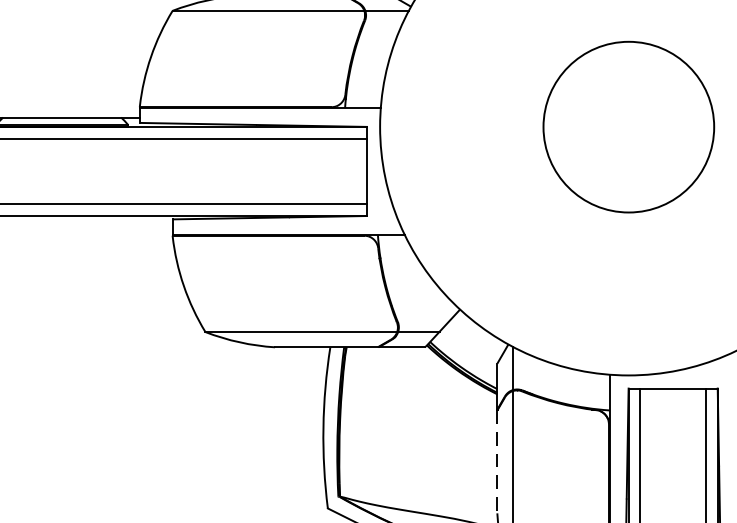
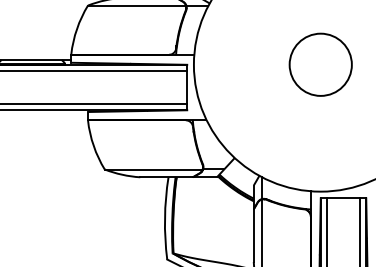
circle: (628, 126) -> (320, 64), size x0.71
line: (496, 463) -> (253, 236), dashed -> solid

